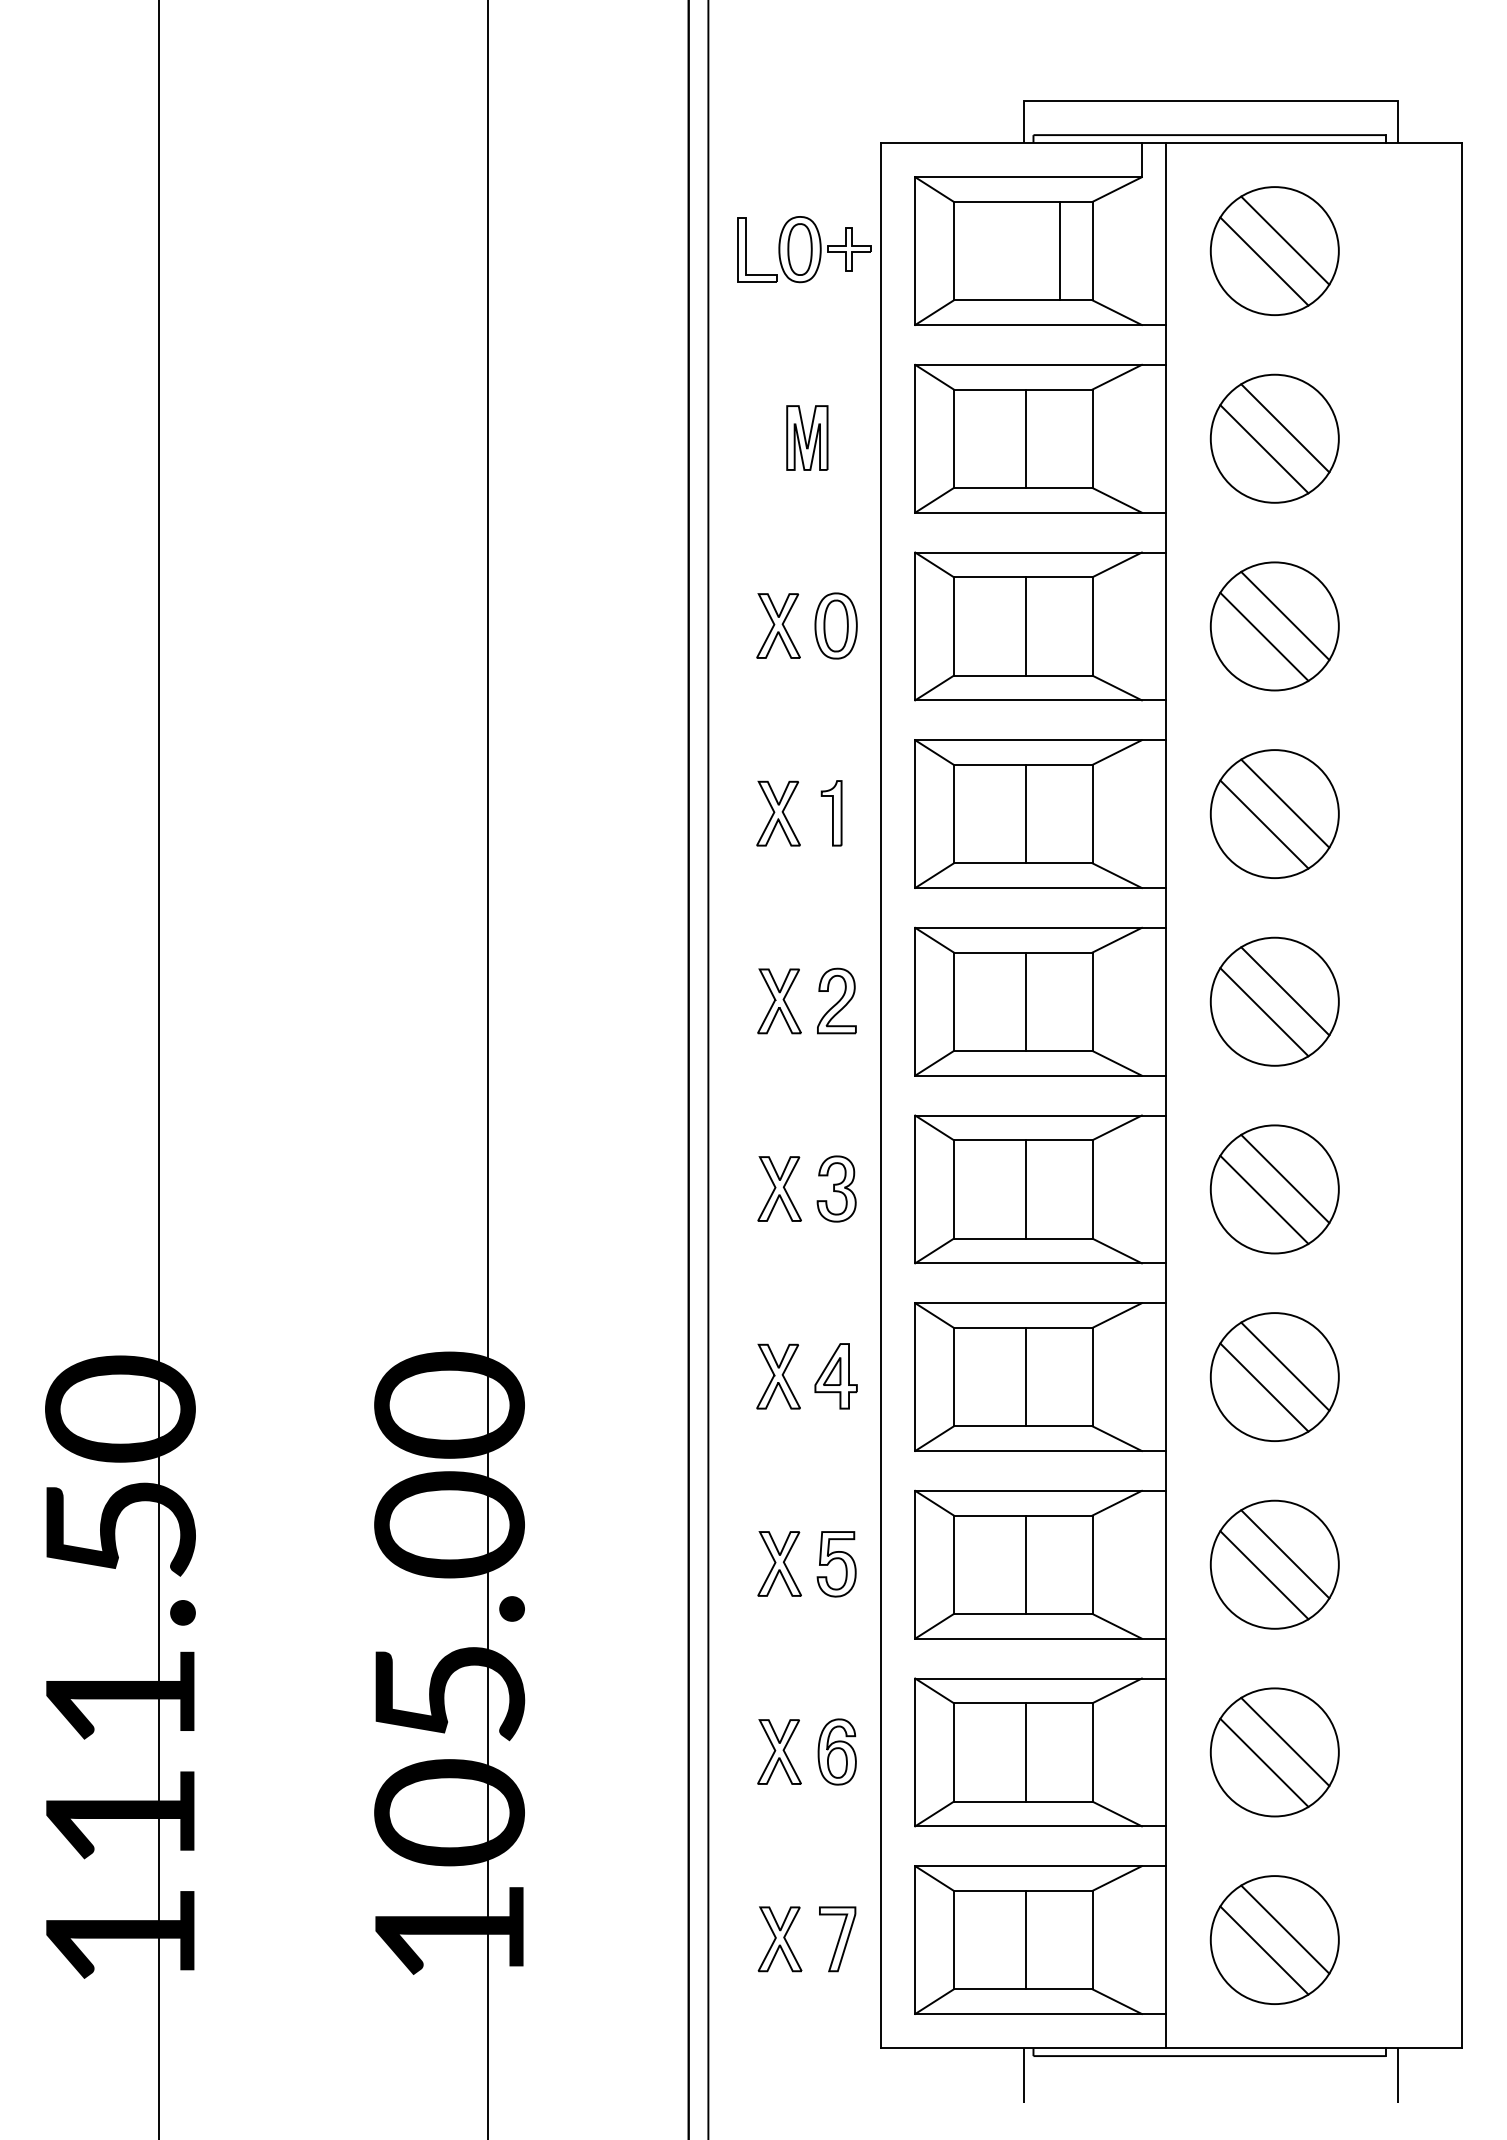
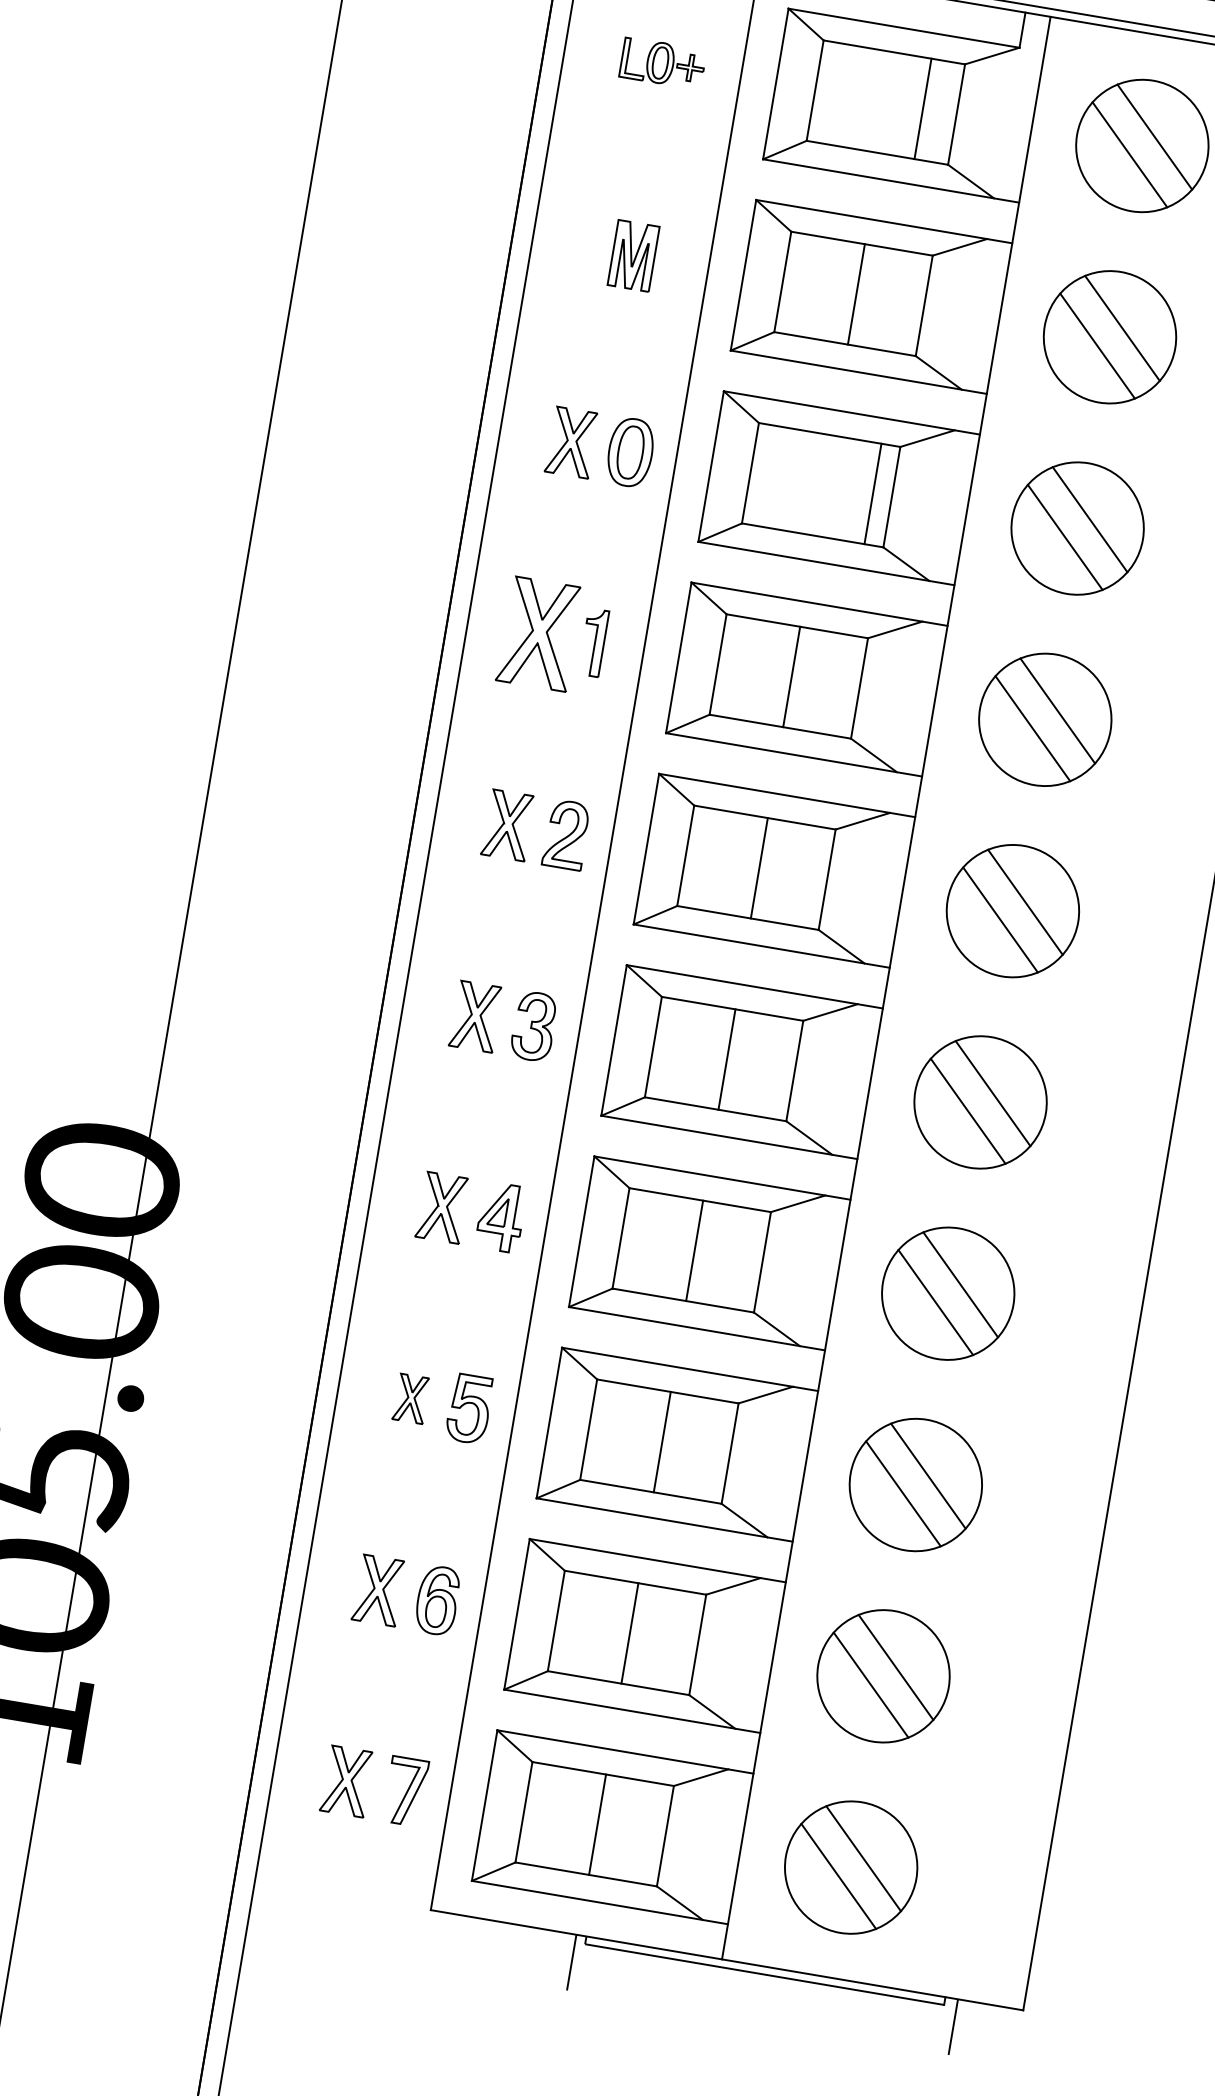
part: (804, 249) -> (663, 63), size x0.6
line: (1026, 626) -> (873, 494), moved
part: (778, 813) -> (539, 633), size x1.6
part: (779, 1563) -> (411, 1398), size x0.7

